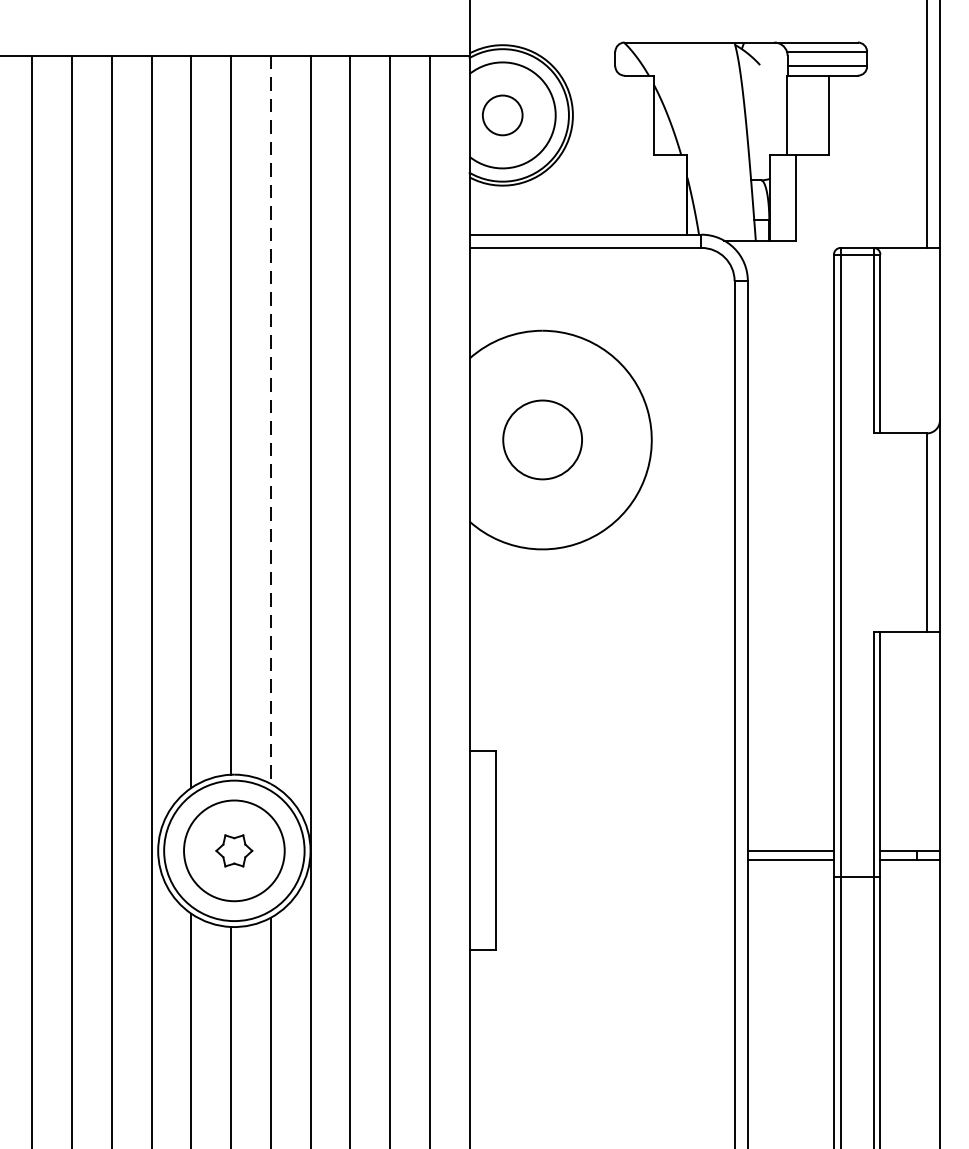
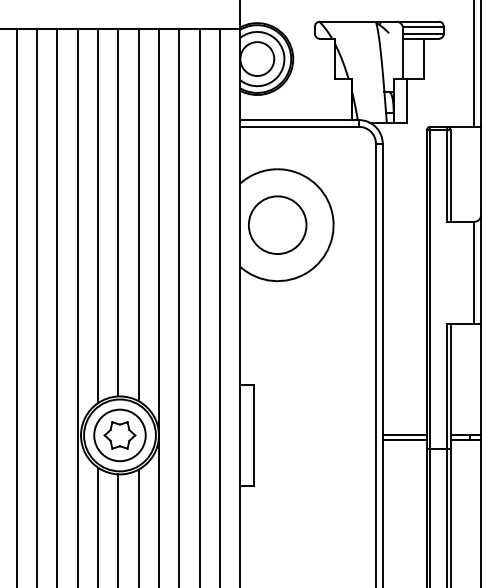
circle: (503, 116) -> (257, 59), size x1.67
line: (270, 421) -> (138, 215), dashed -> solid
circle: (542, 438) -> (277, 224), size x1.43
part: (233, 851) -> (119, 435), size x1.67

